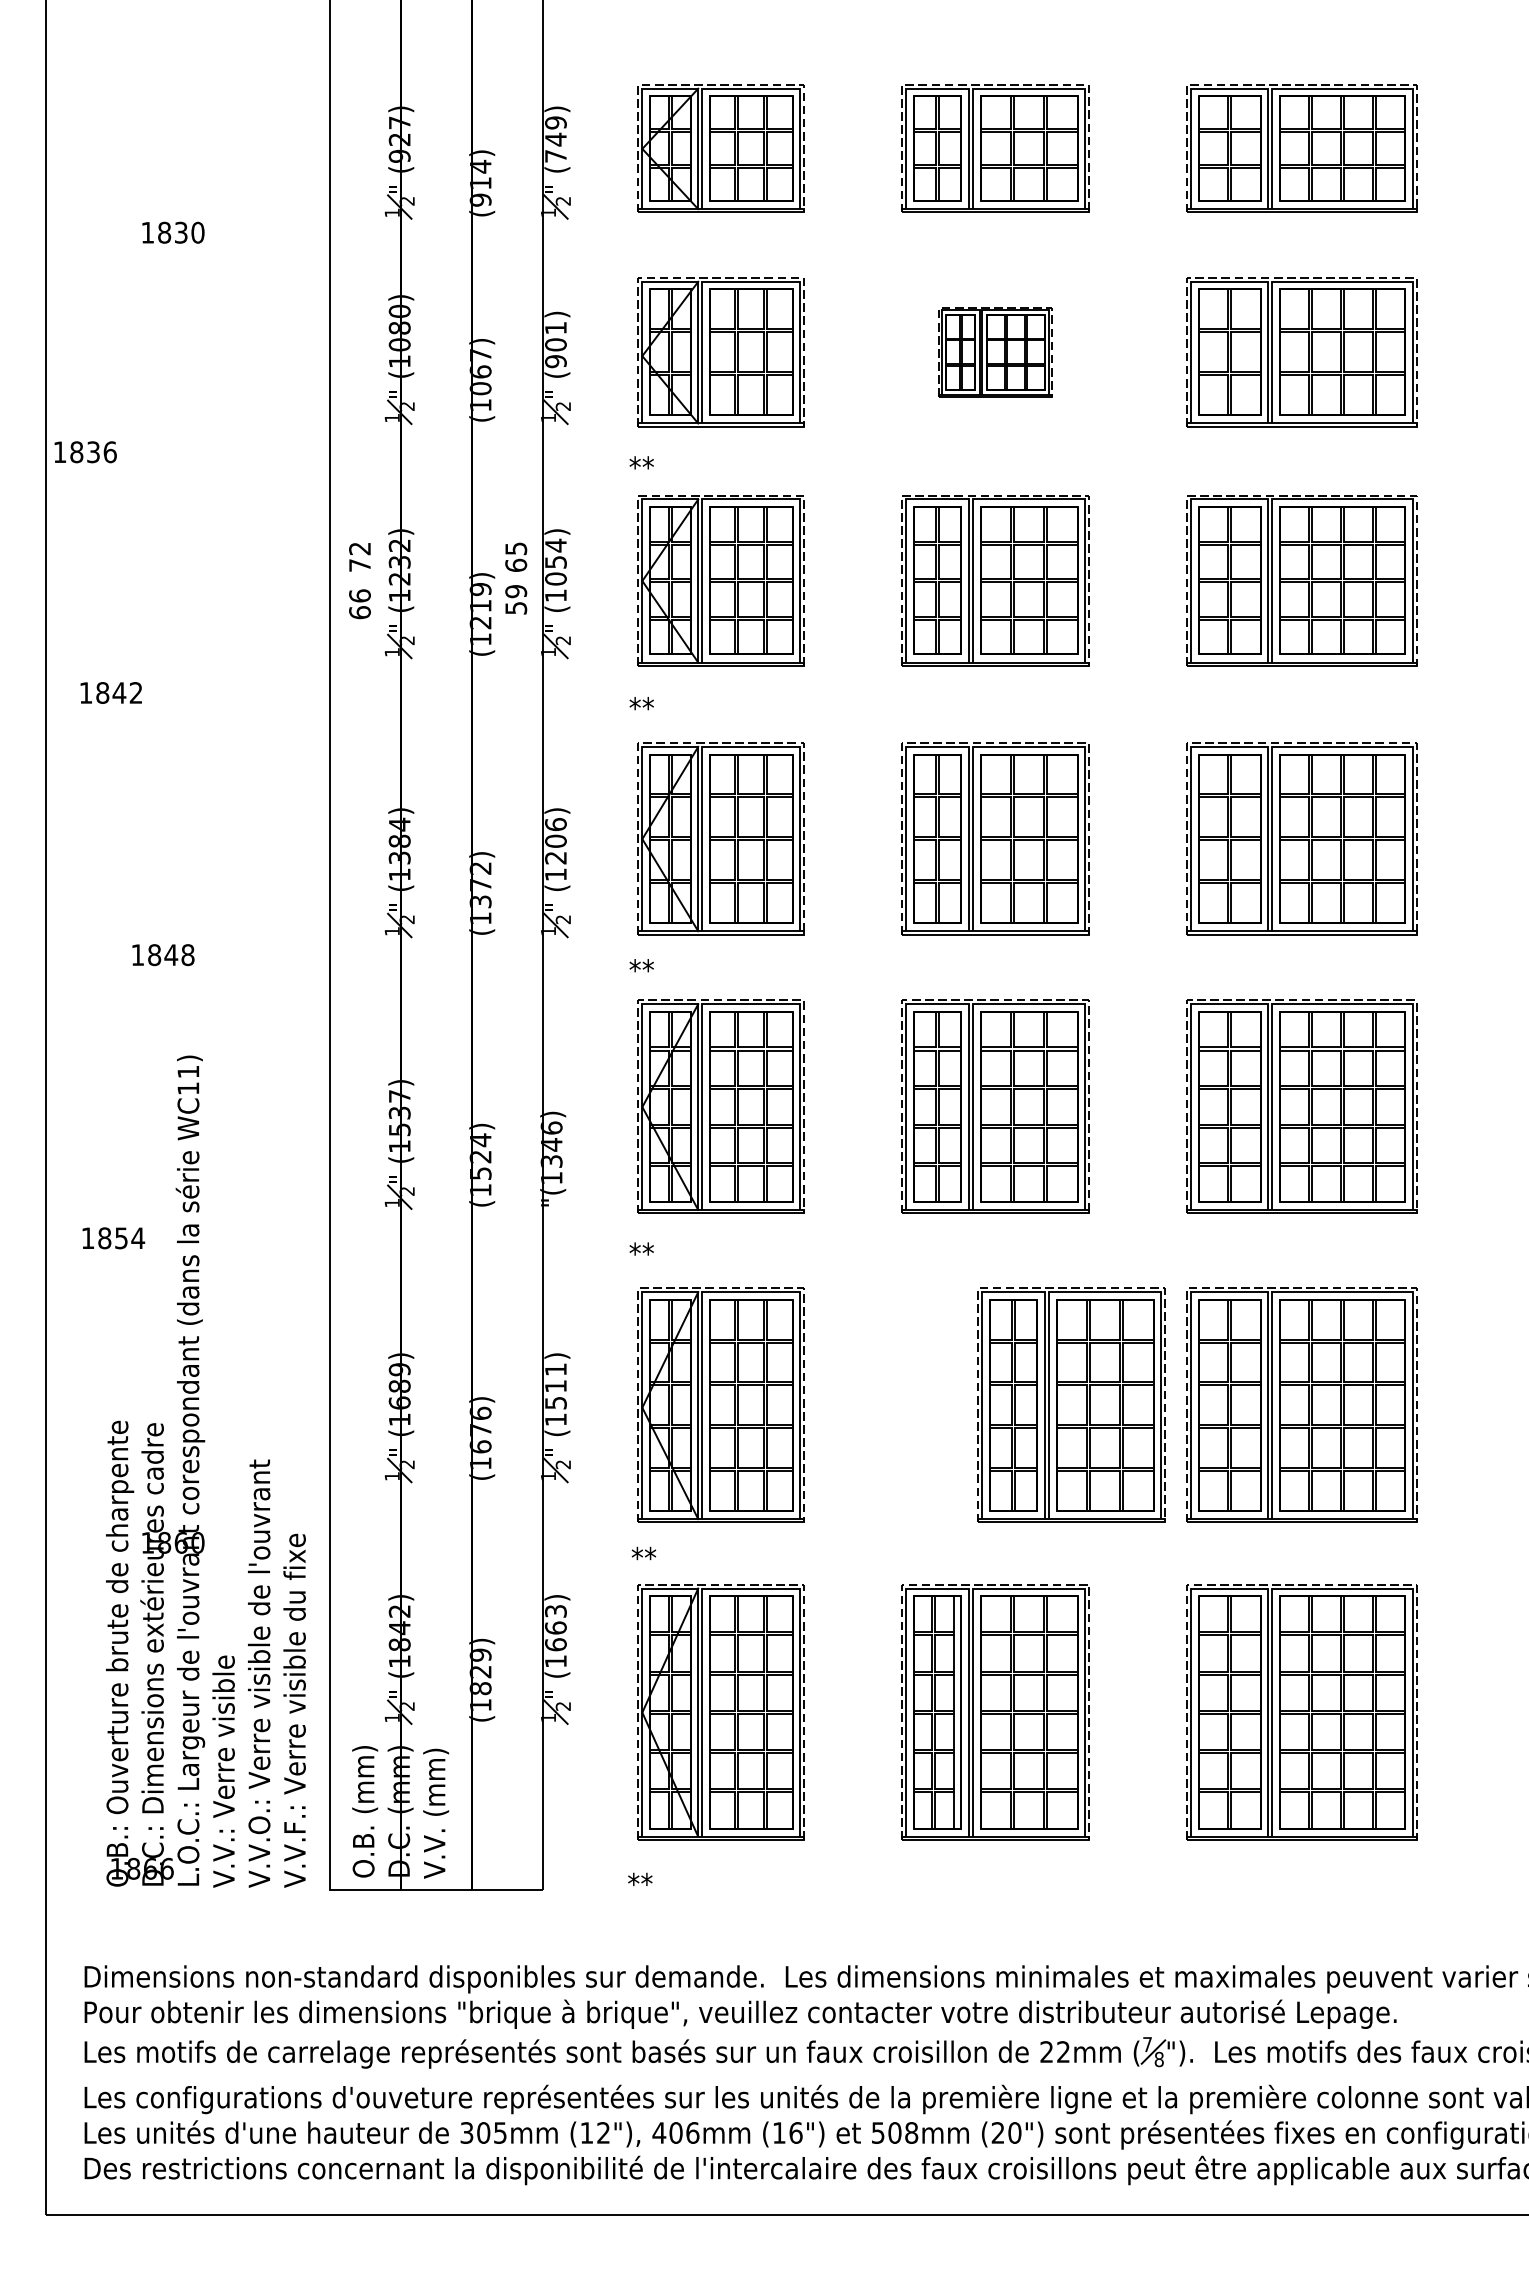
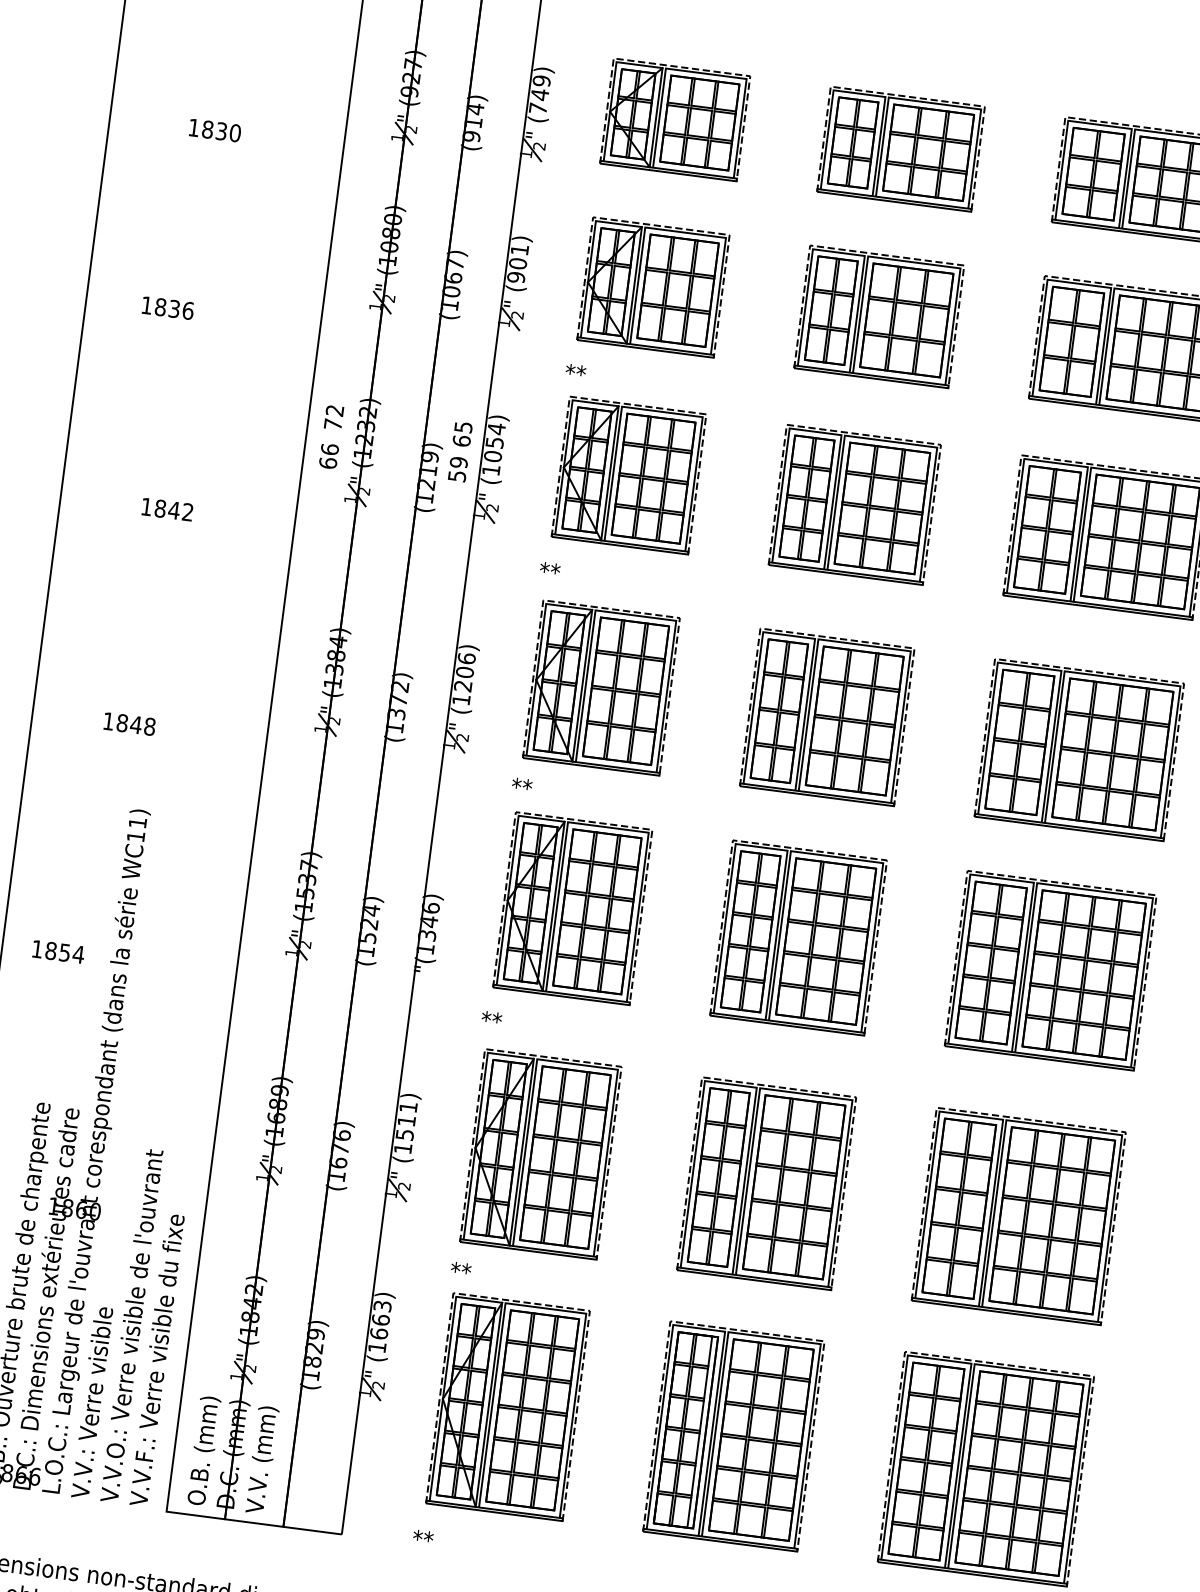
part: (995, 352) -> (879, 317), size x1.67
text: (85, 452) -> (167, 308), moved
text: (110, 692) -> (166, 509), moved
part: (1071, 1404) -> (766, 1183), moved

